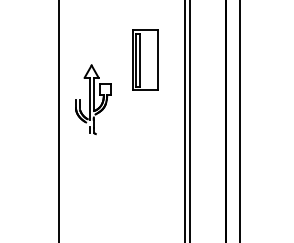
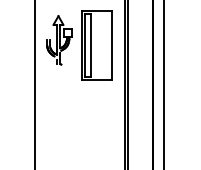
part: (145, 59) -> (96, 45), size x1.67
part: (93, 99) -> (59, 40), moved

